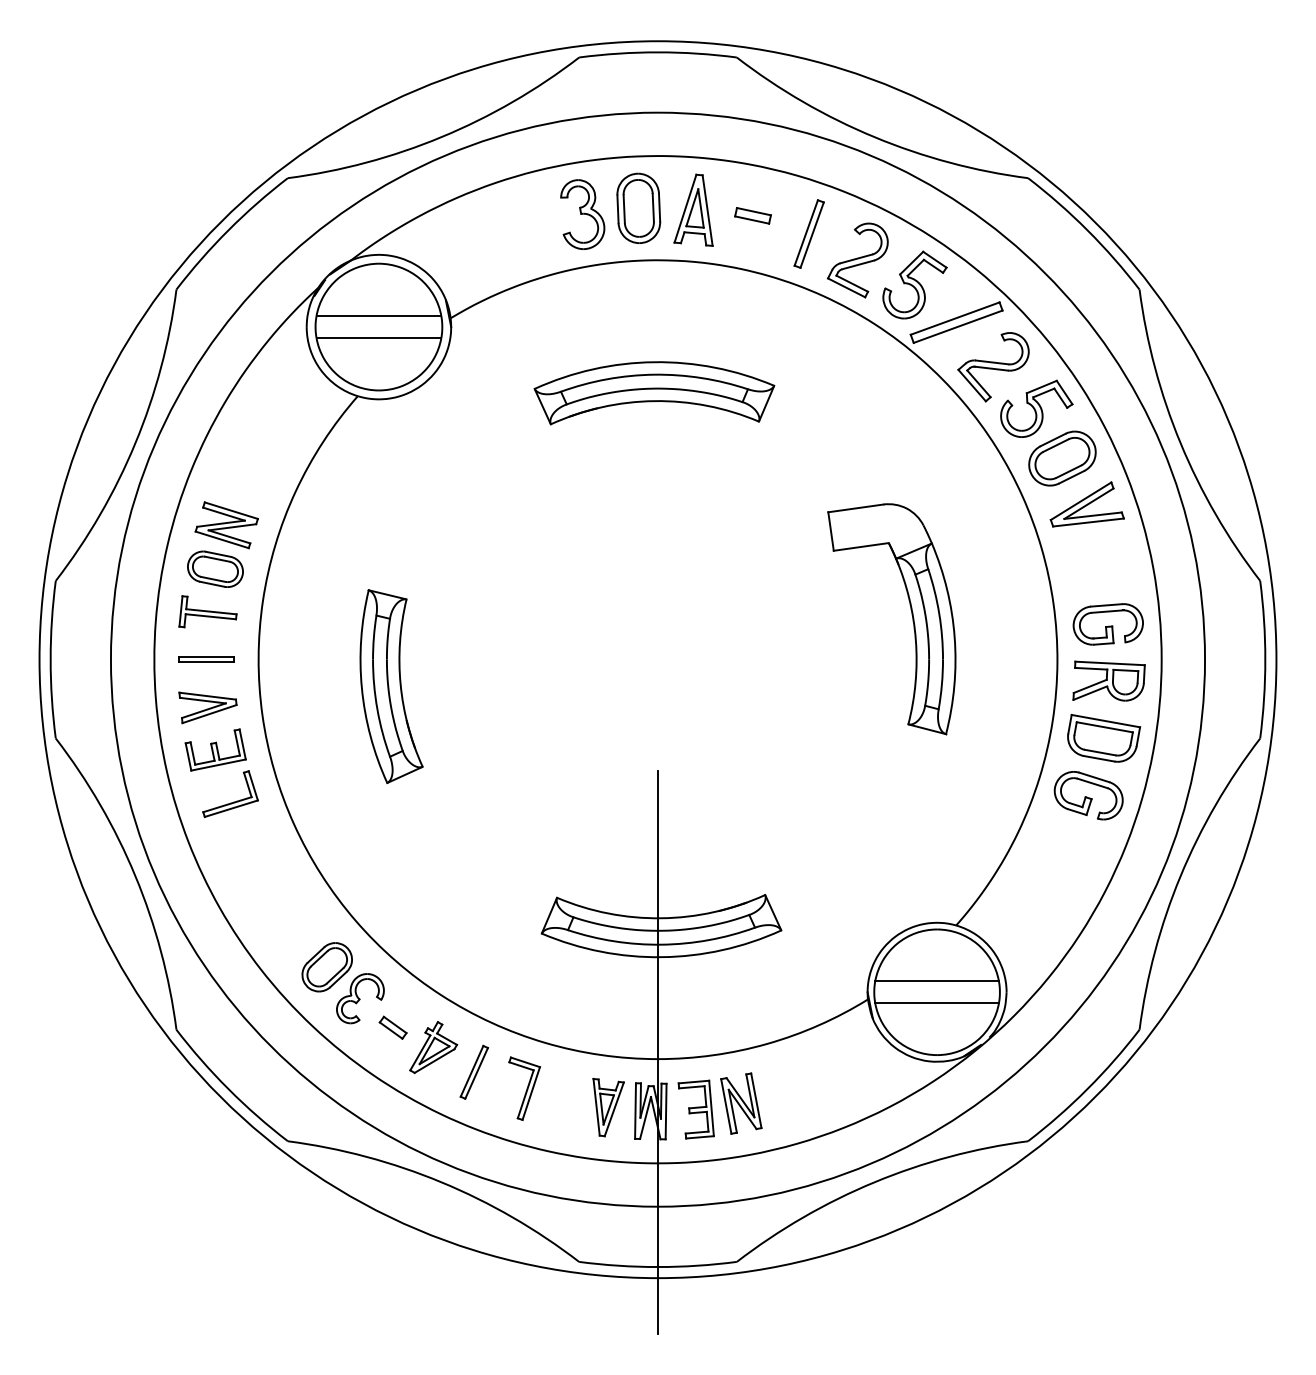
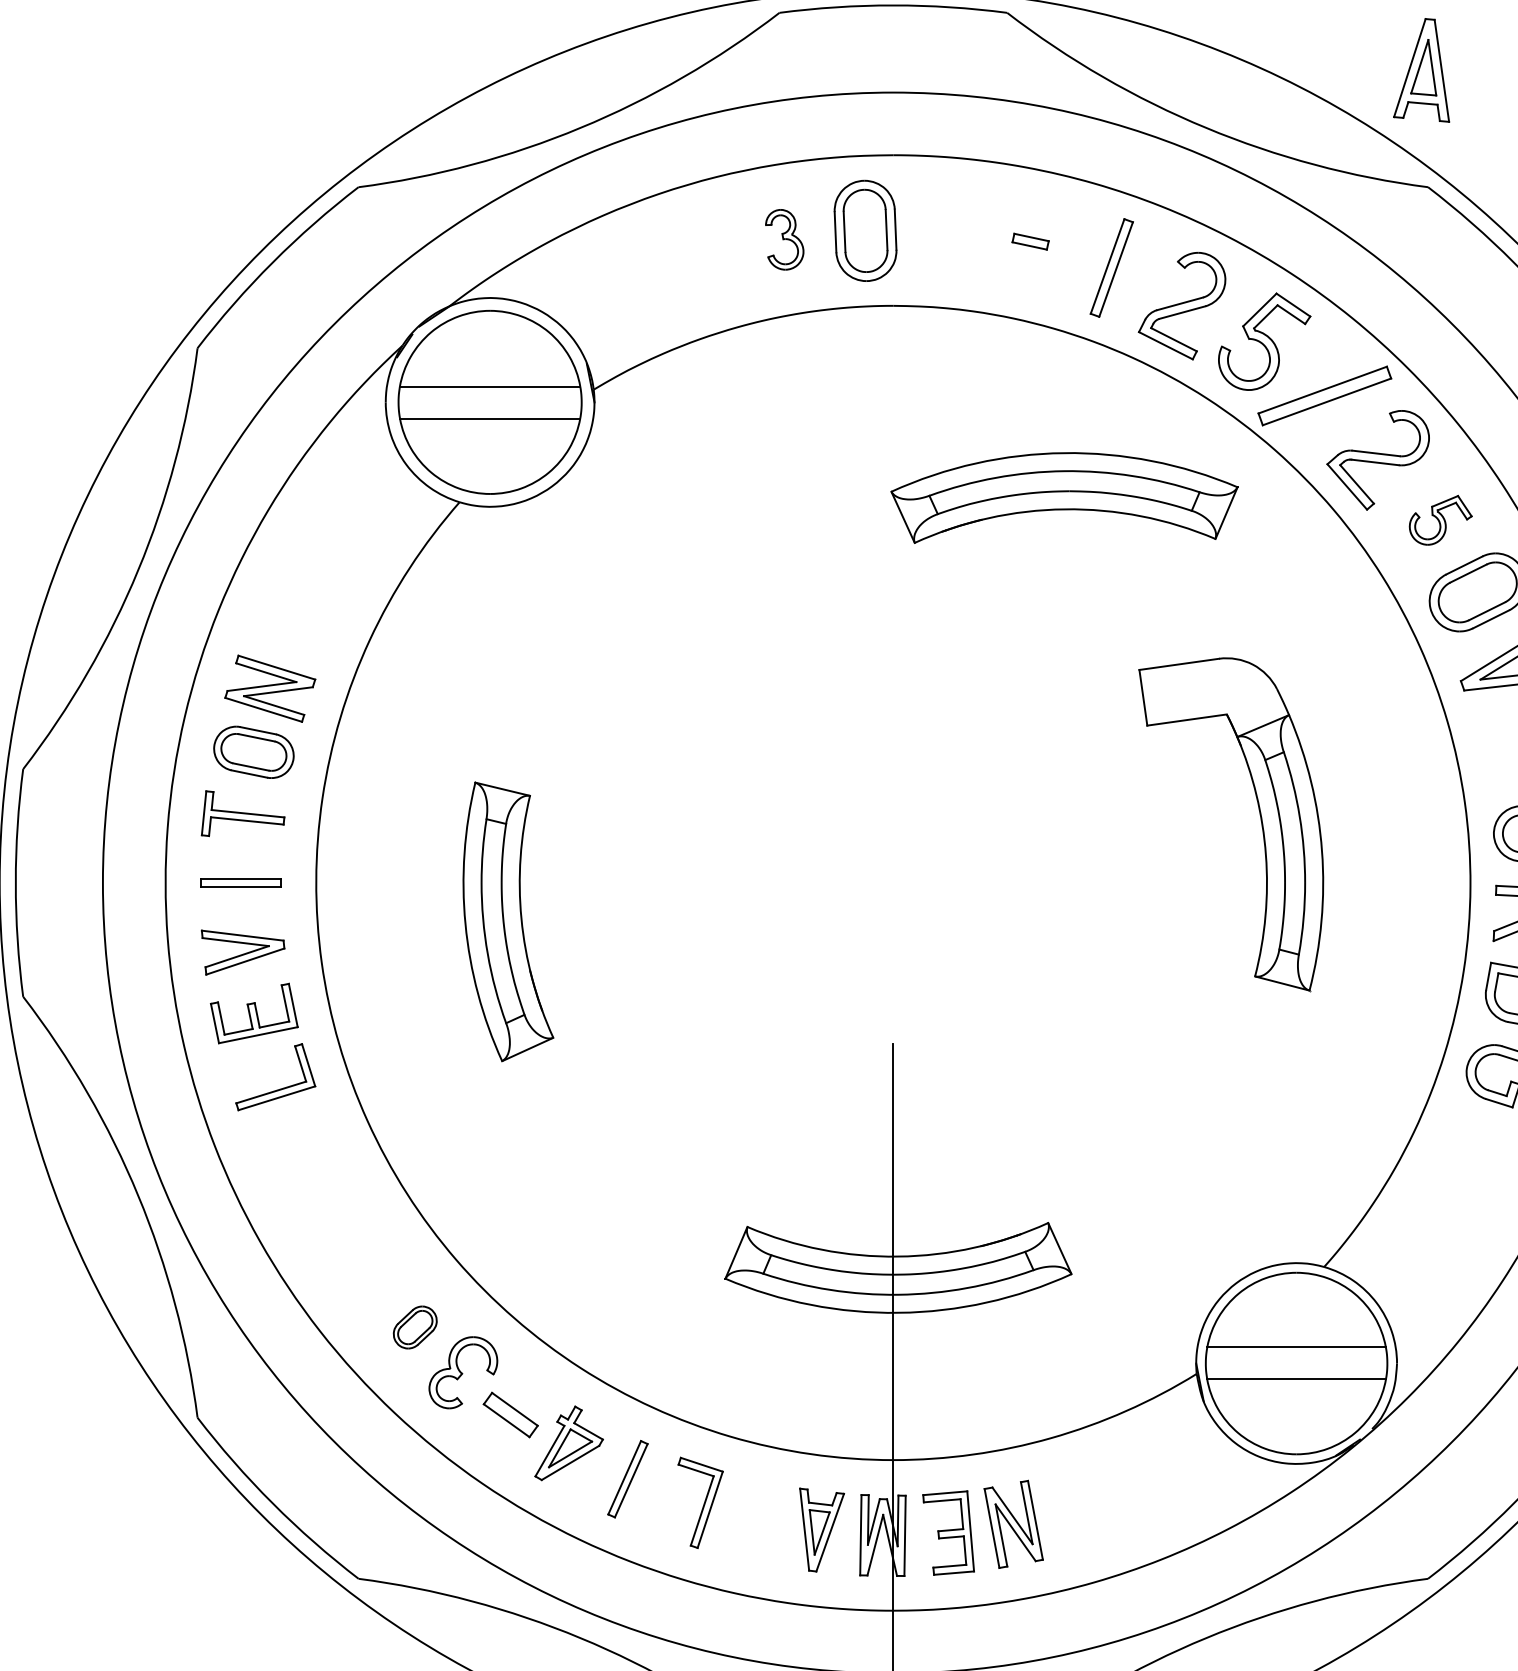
part: (693, 209) -> (1421, 69), moved
part: (582, 214) -> (784, 239), size x0.6
part: (752, 215) -> (1029, 241), size x0.7
part: (654, 393) -> (1064, 498), moved
part: (1036, 408) -> (1440, 520), size x0.6
part: (326, 967) -> (414, 1327), size x0.6
part: (392, 1027) -> (509, 1414), size x1.4

